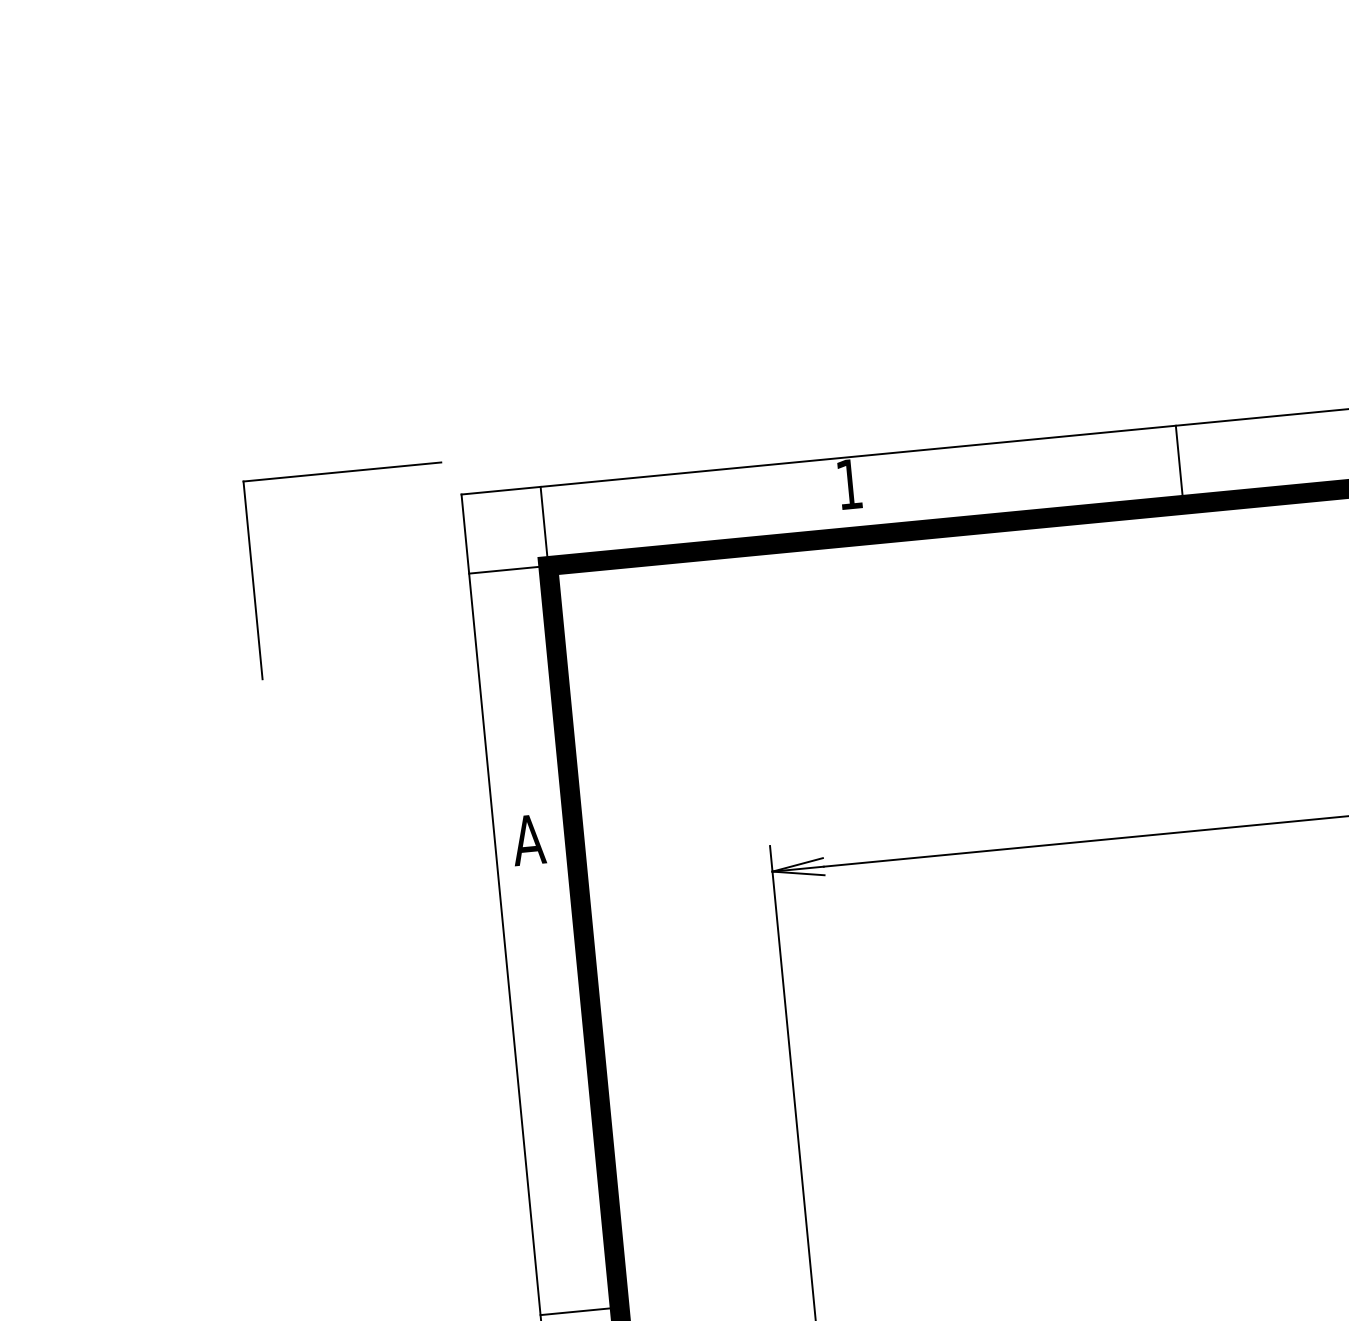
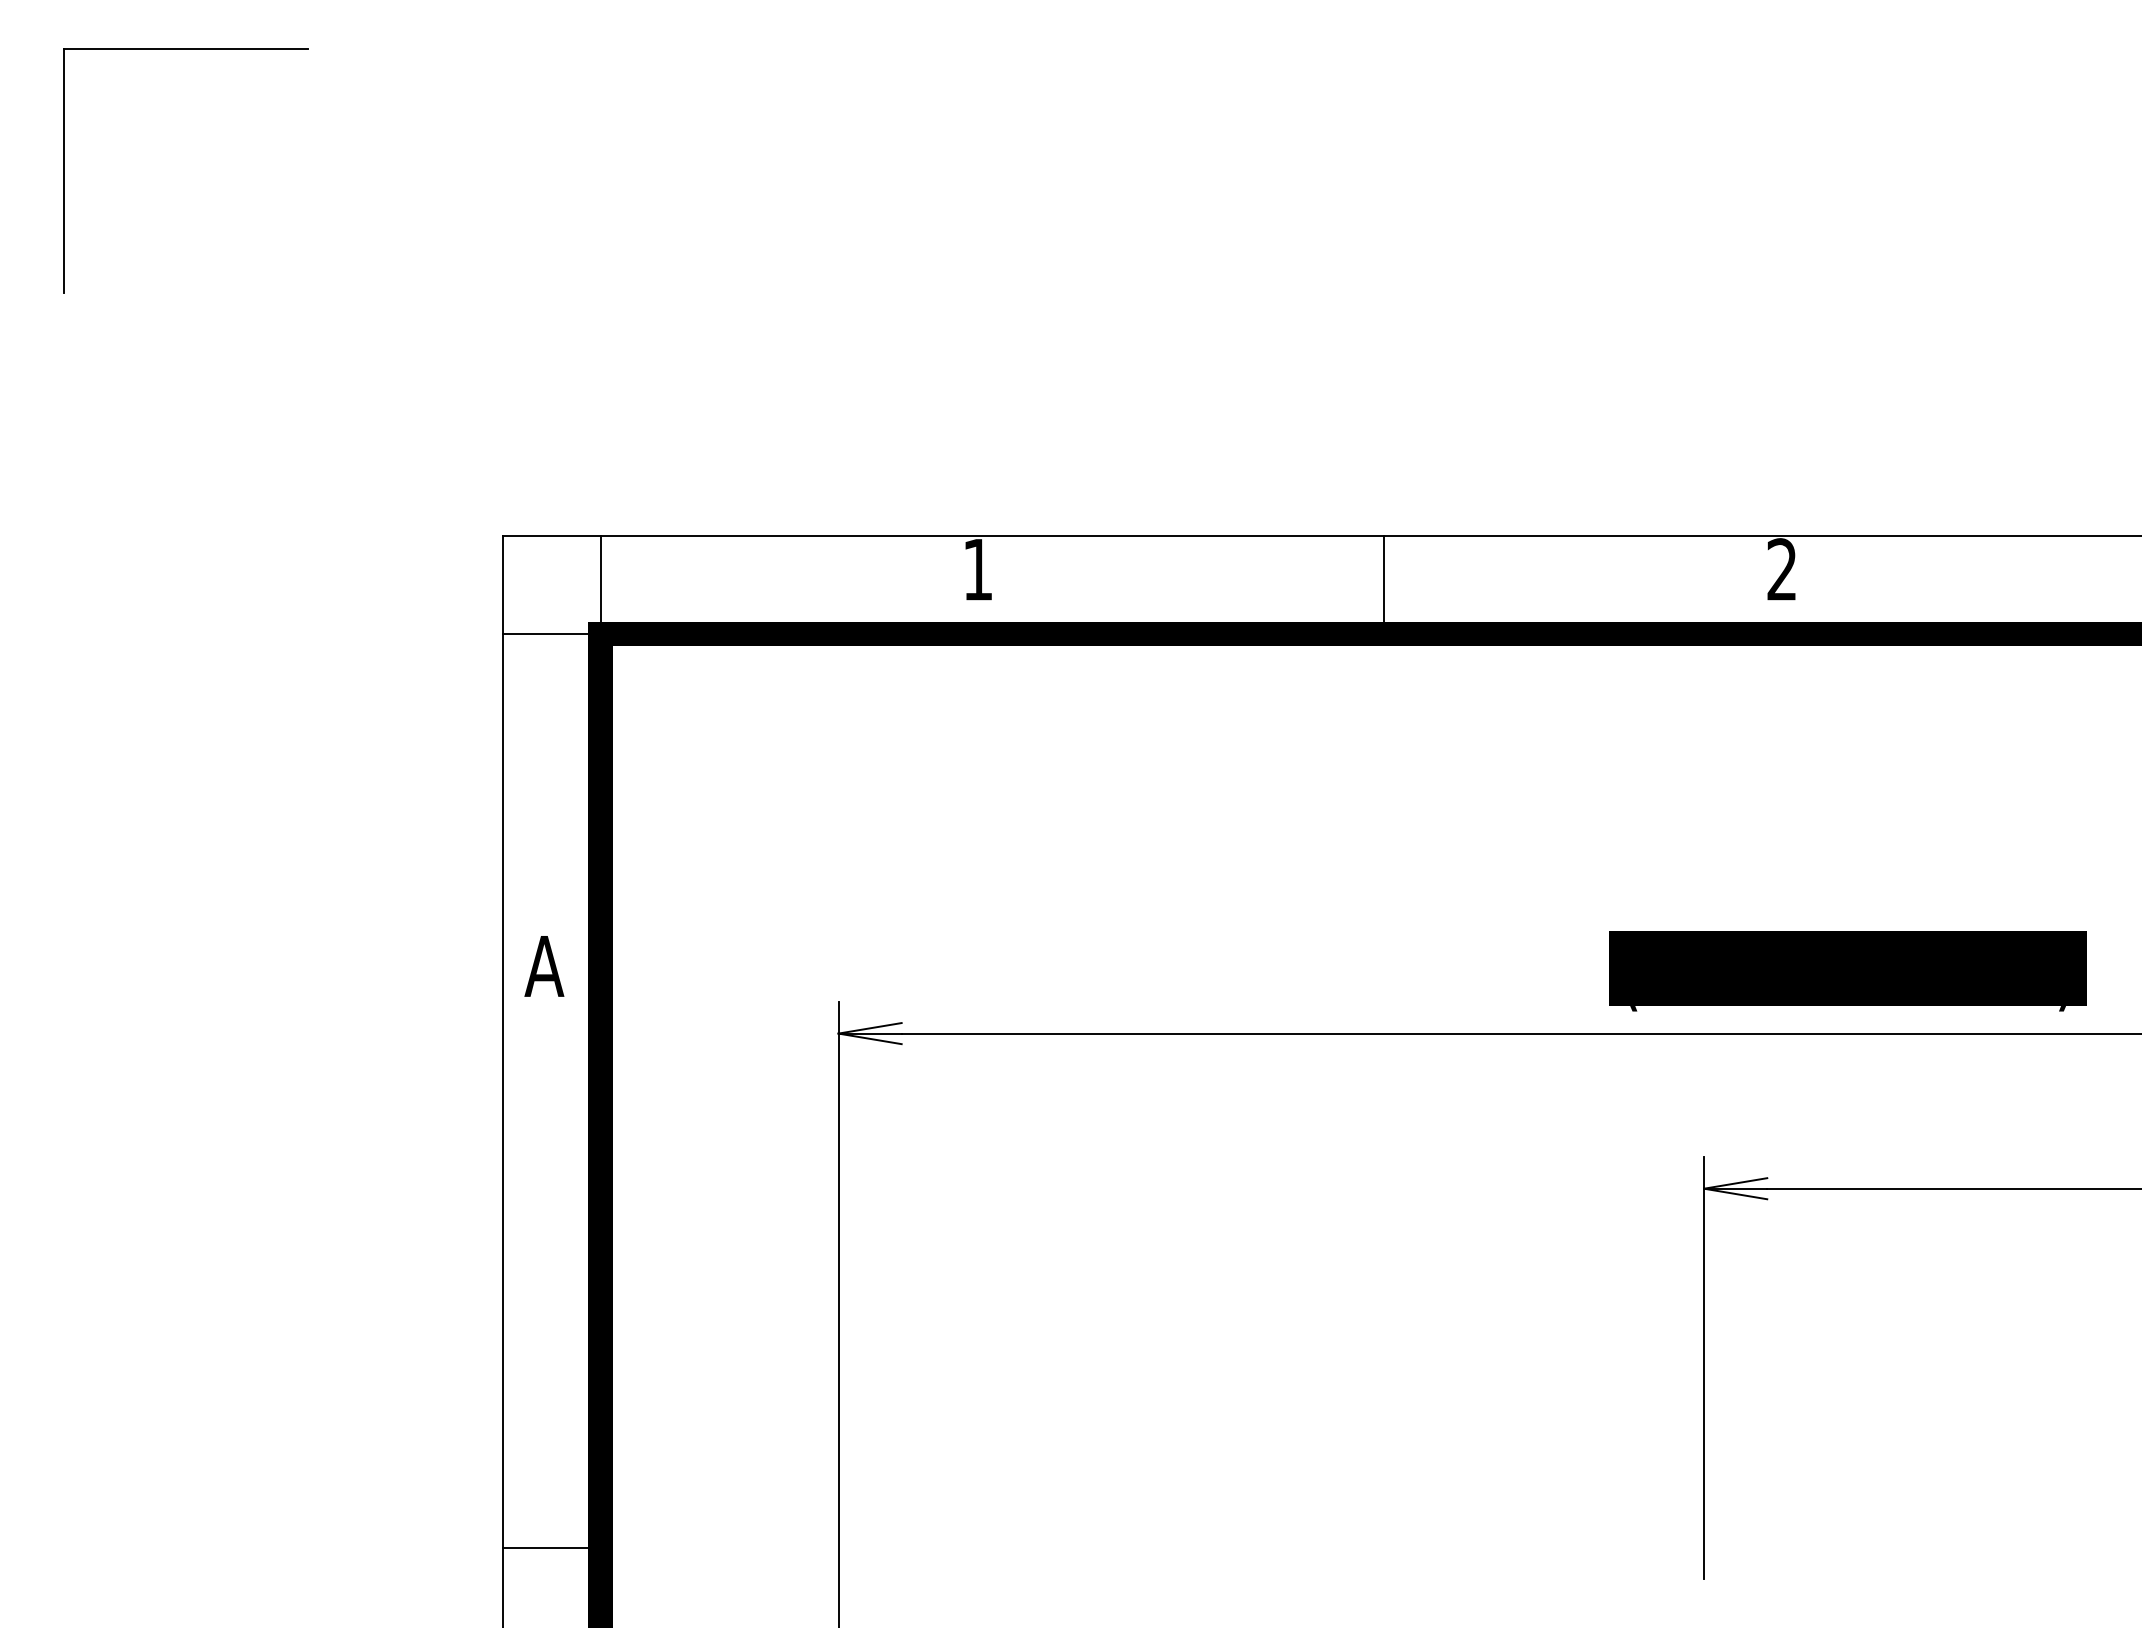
part: (341, 472) -> (185, 49), moved

